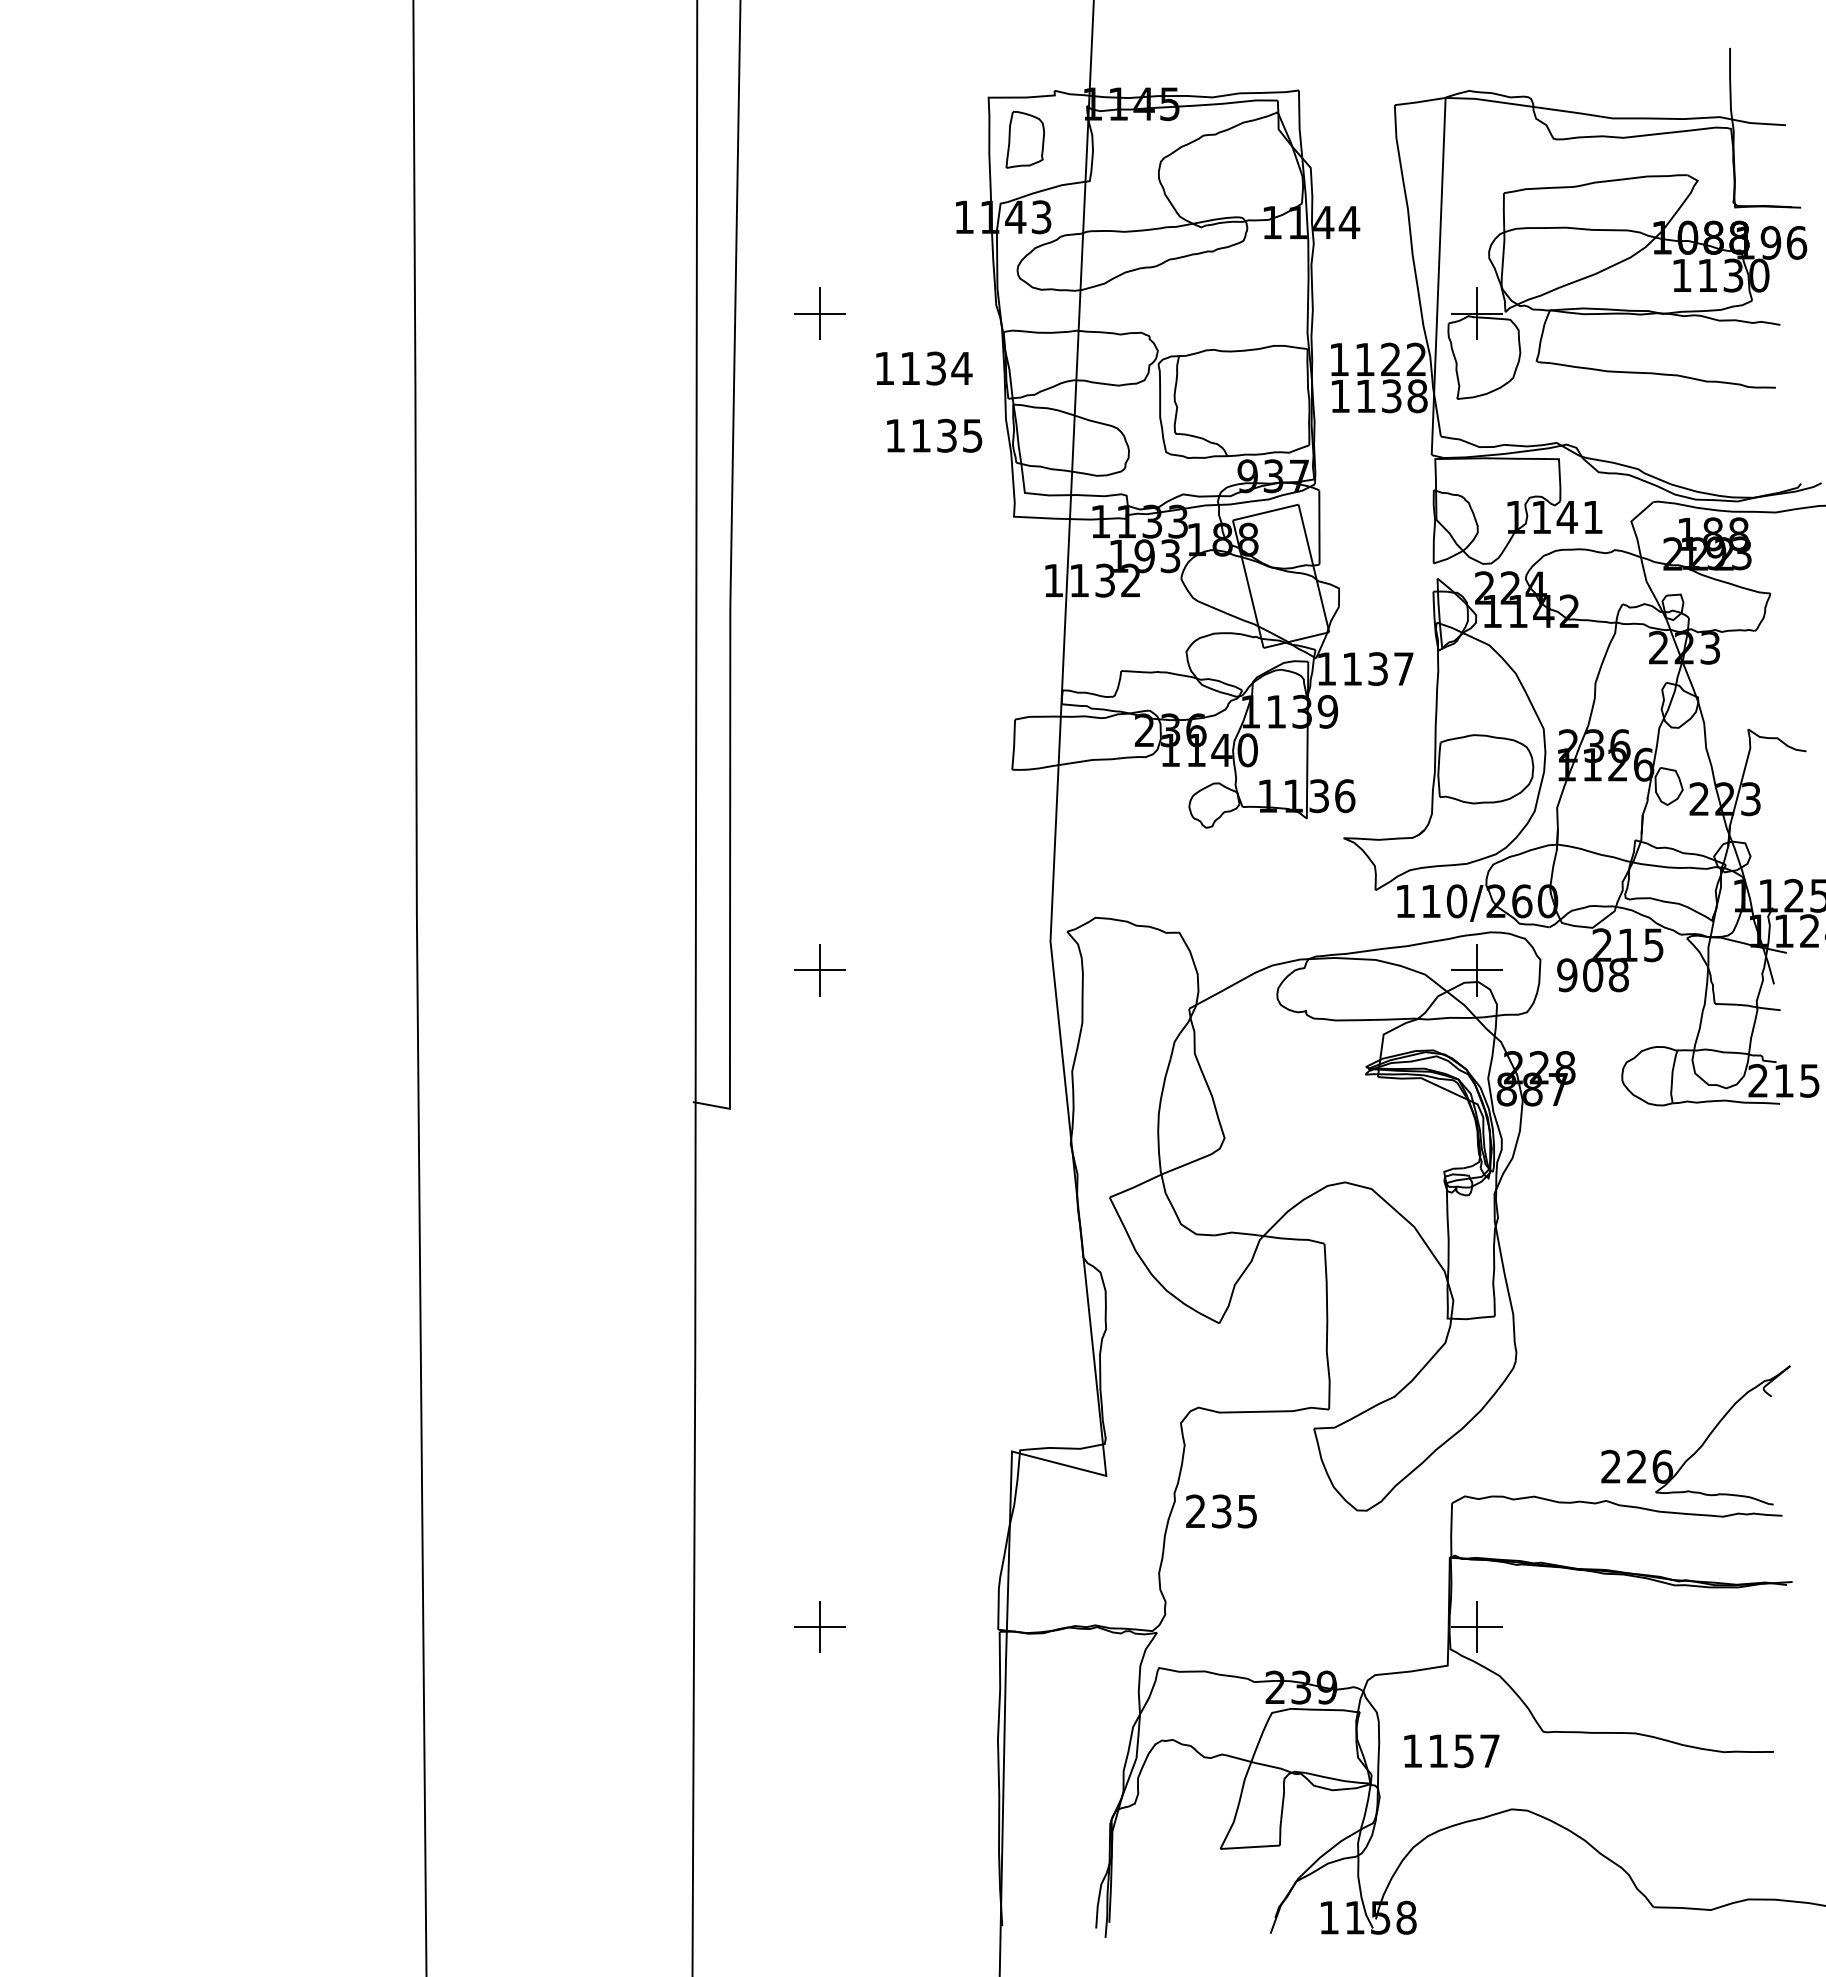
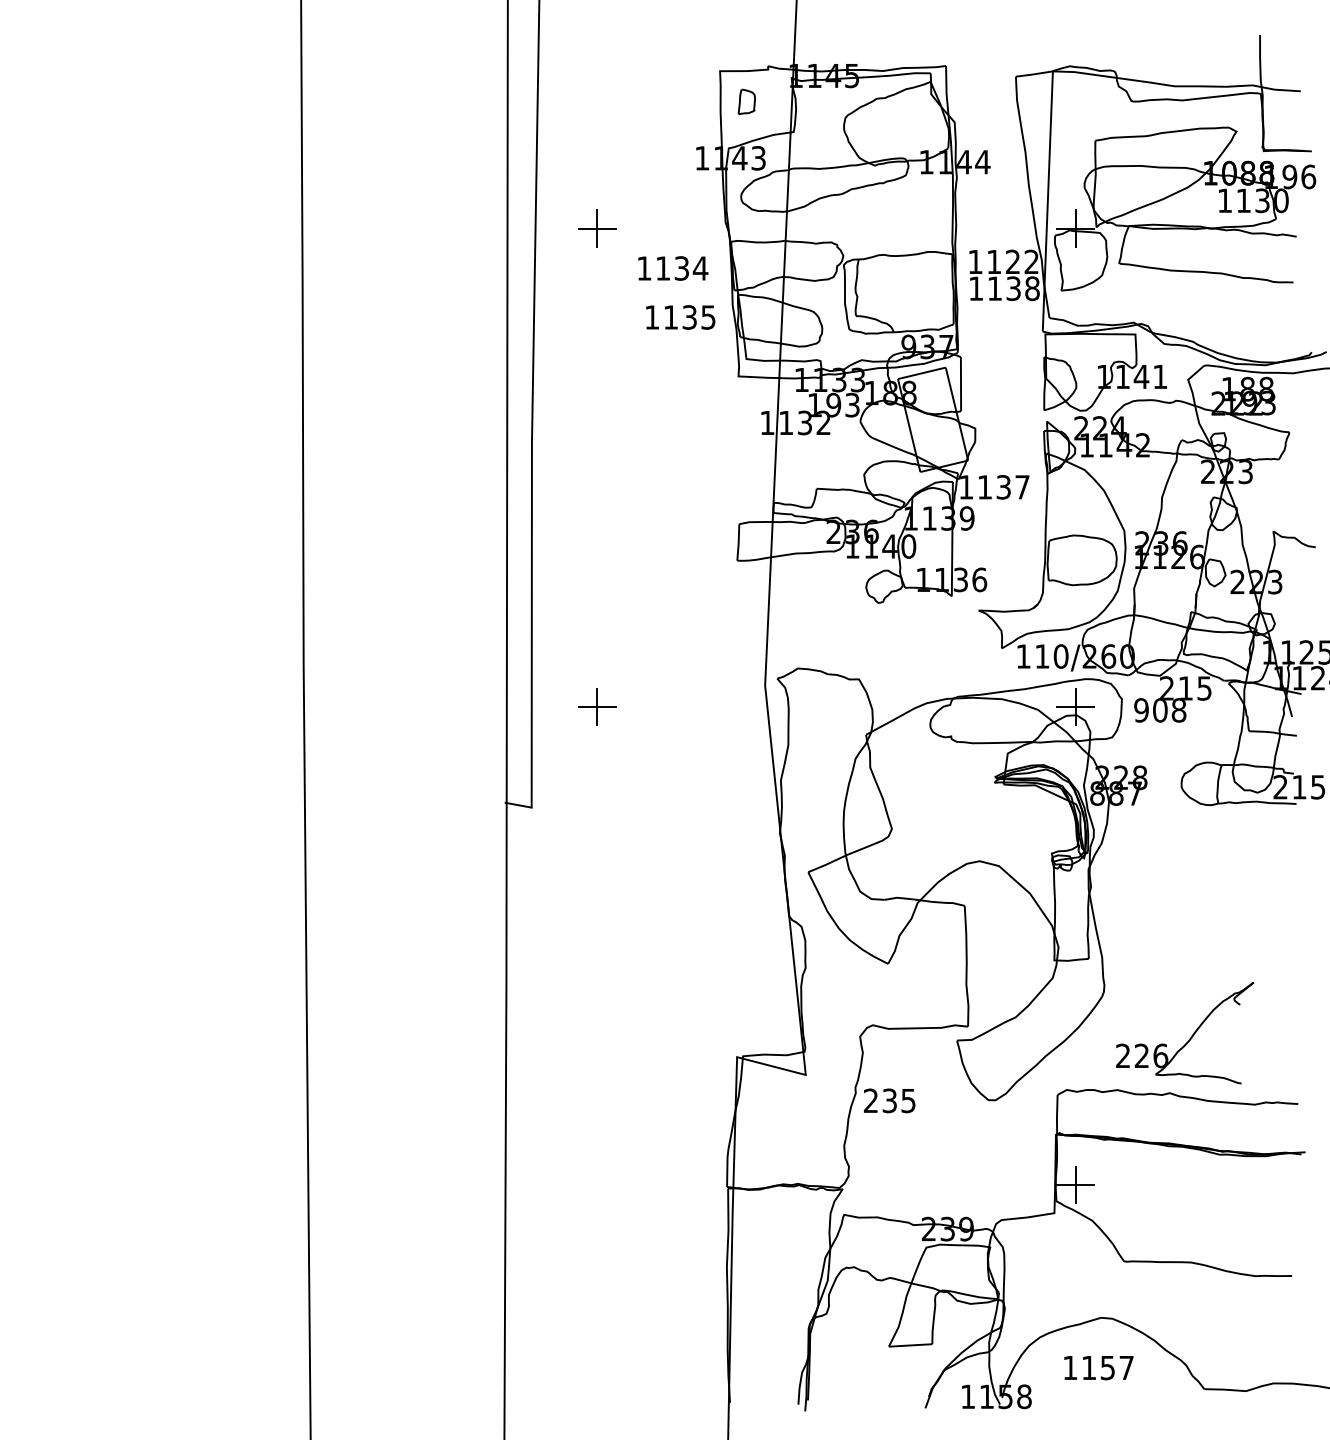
part: (1025, 139) -> (746, 101), size x0.6
part: (1703, 1441) -> (1190, 1037), moved
part: (819, 1626) -> (596, 1184), removed
text: (1451, 1751) -> (1098, 1368), moved

